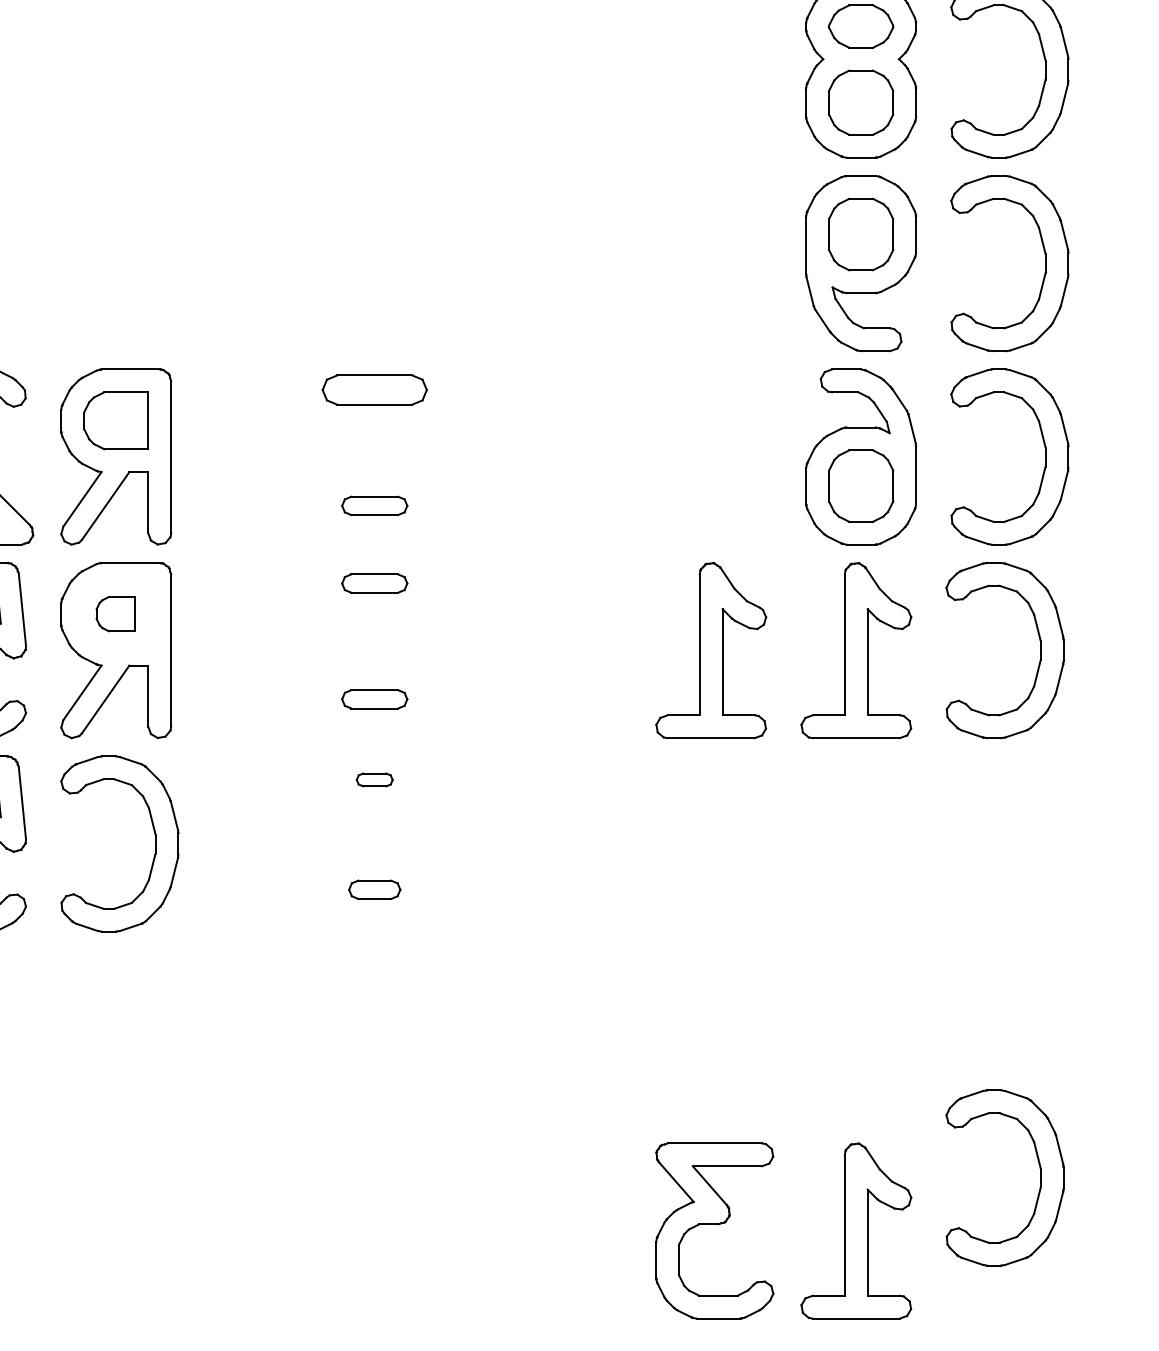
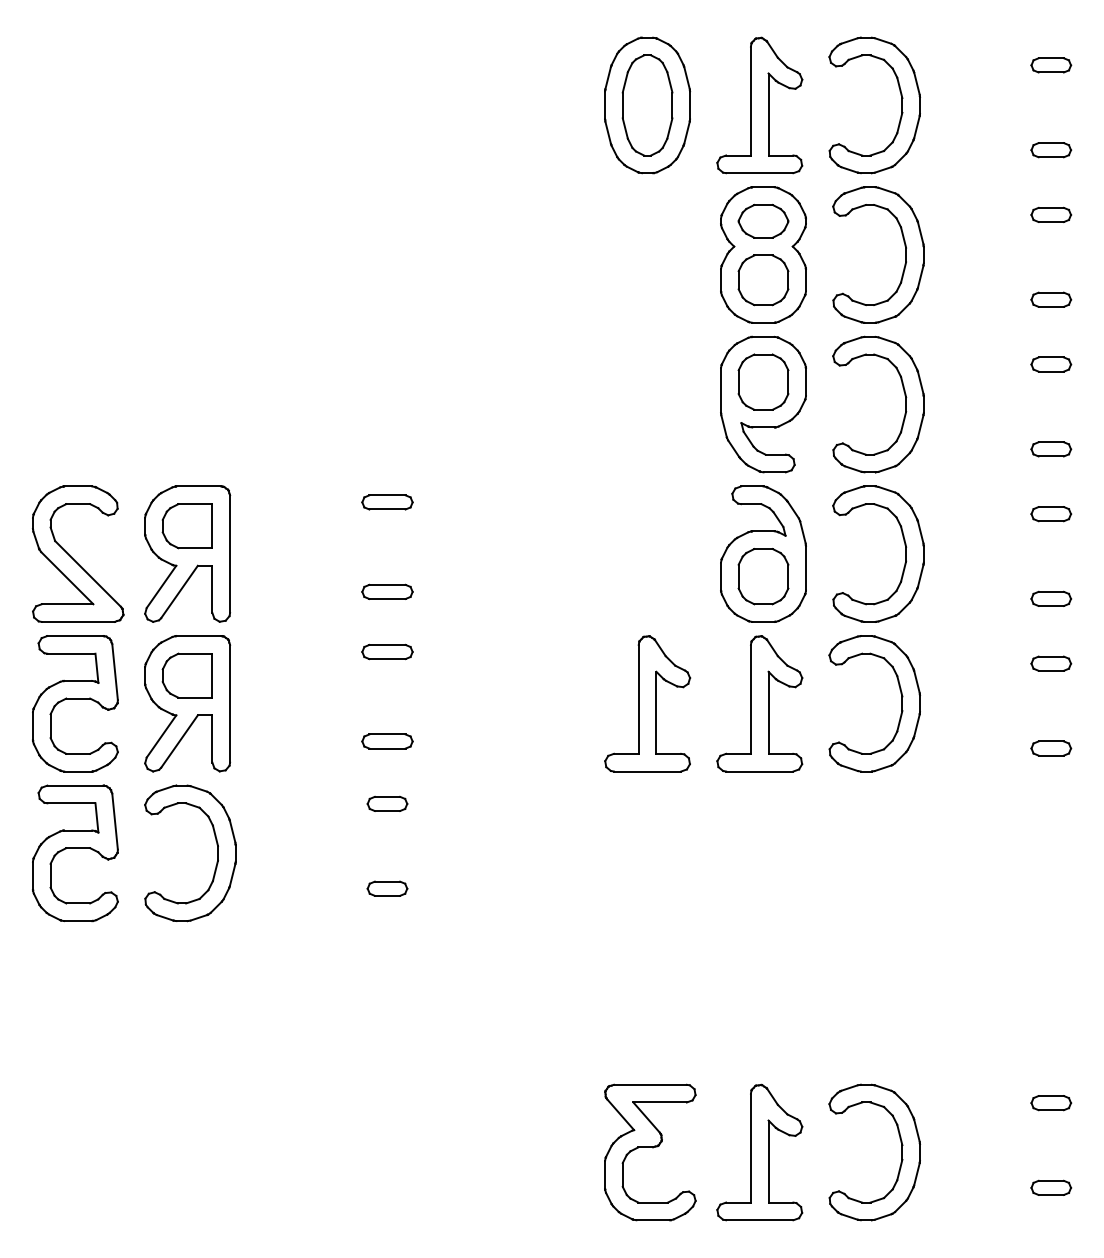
part: (374, 390) -> (387, 502), size x0.62
part: (114, 613) -> (186, 675), size x1.67
part: (374, 779) -> (387, 803), size x1.43
part: (1039, 1177) -> (901, 1152), moved

